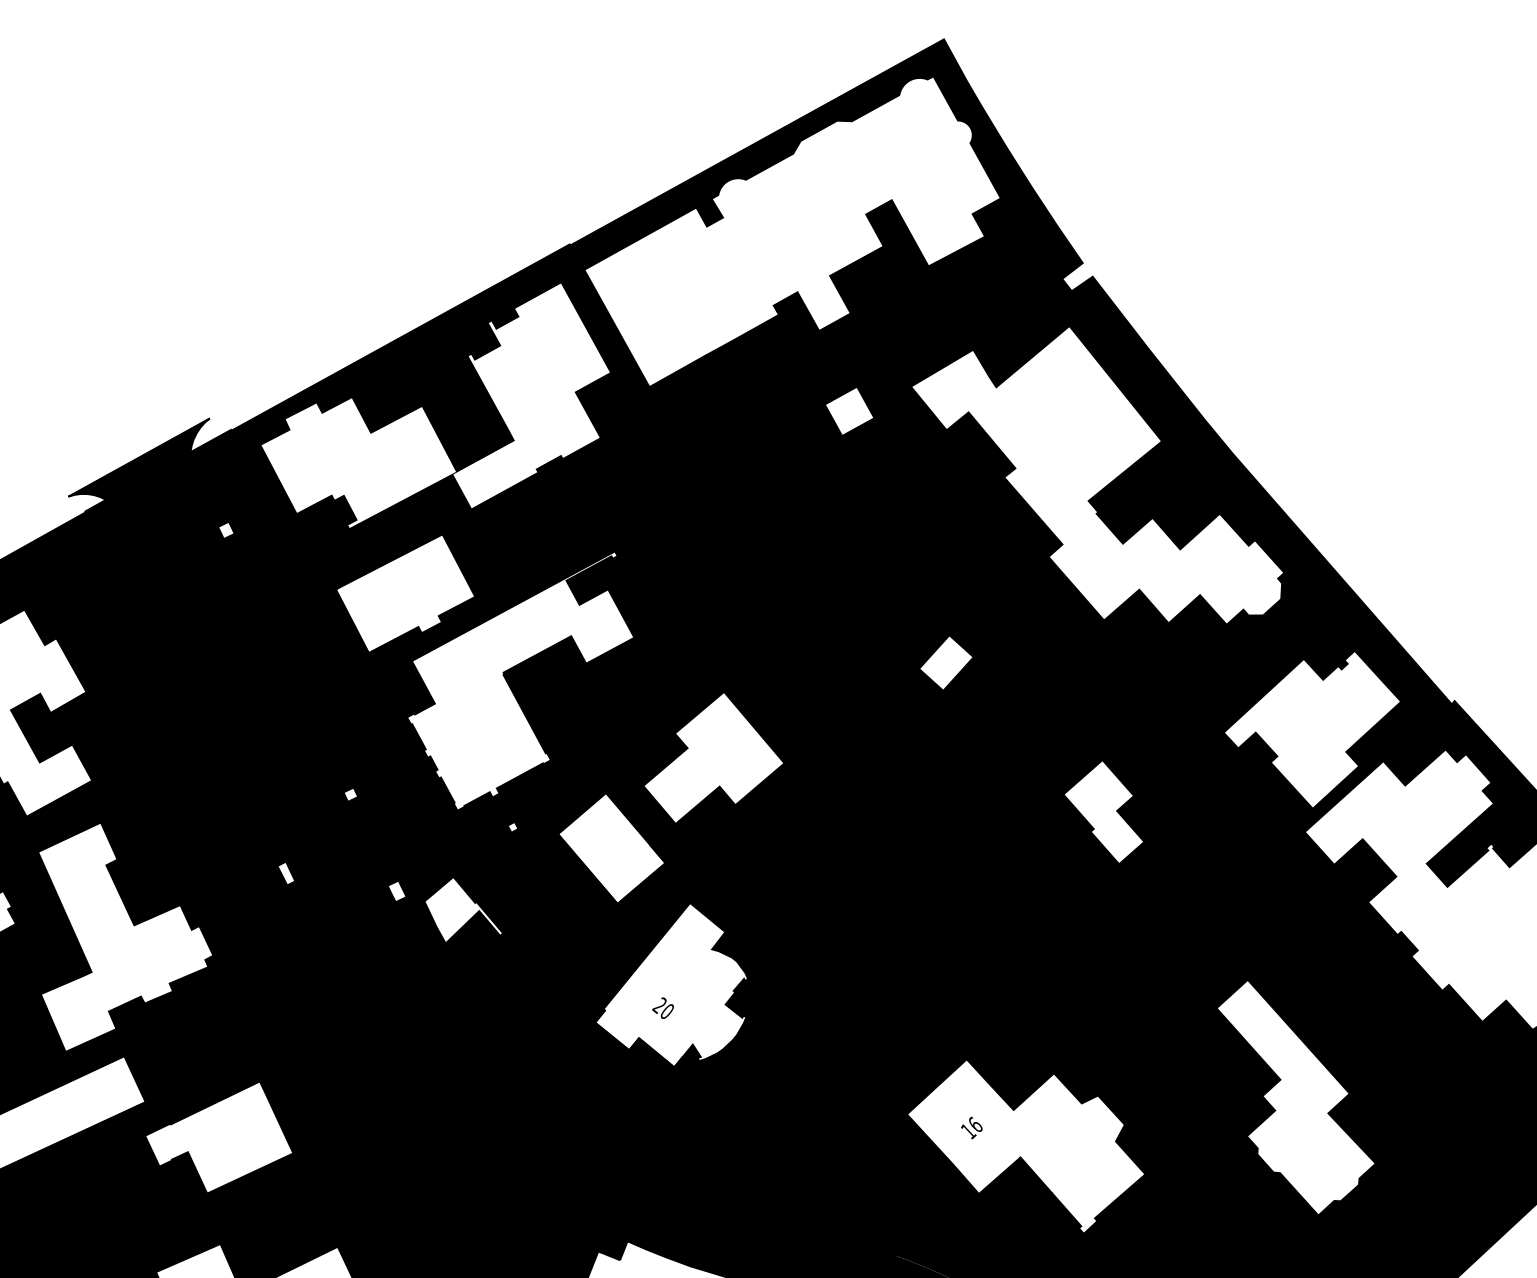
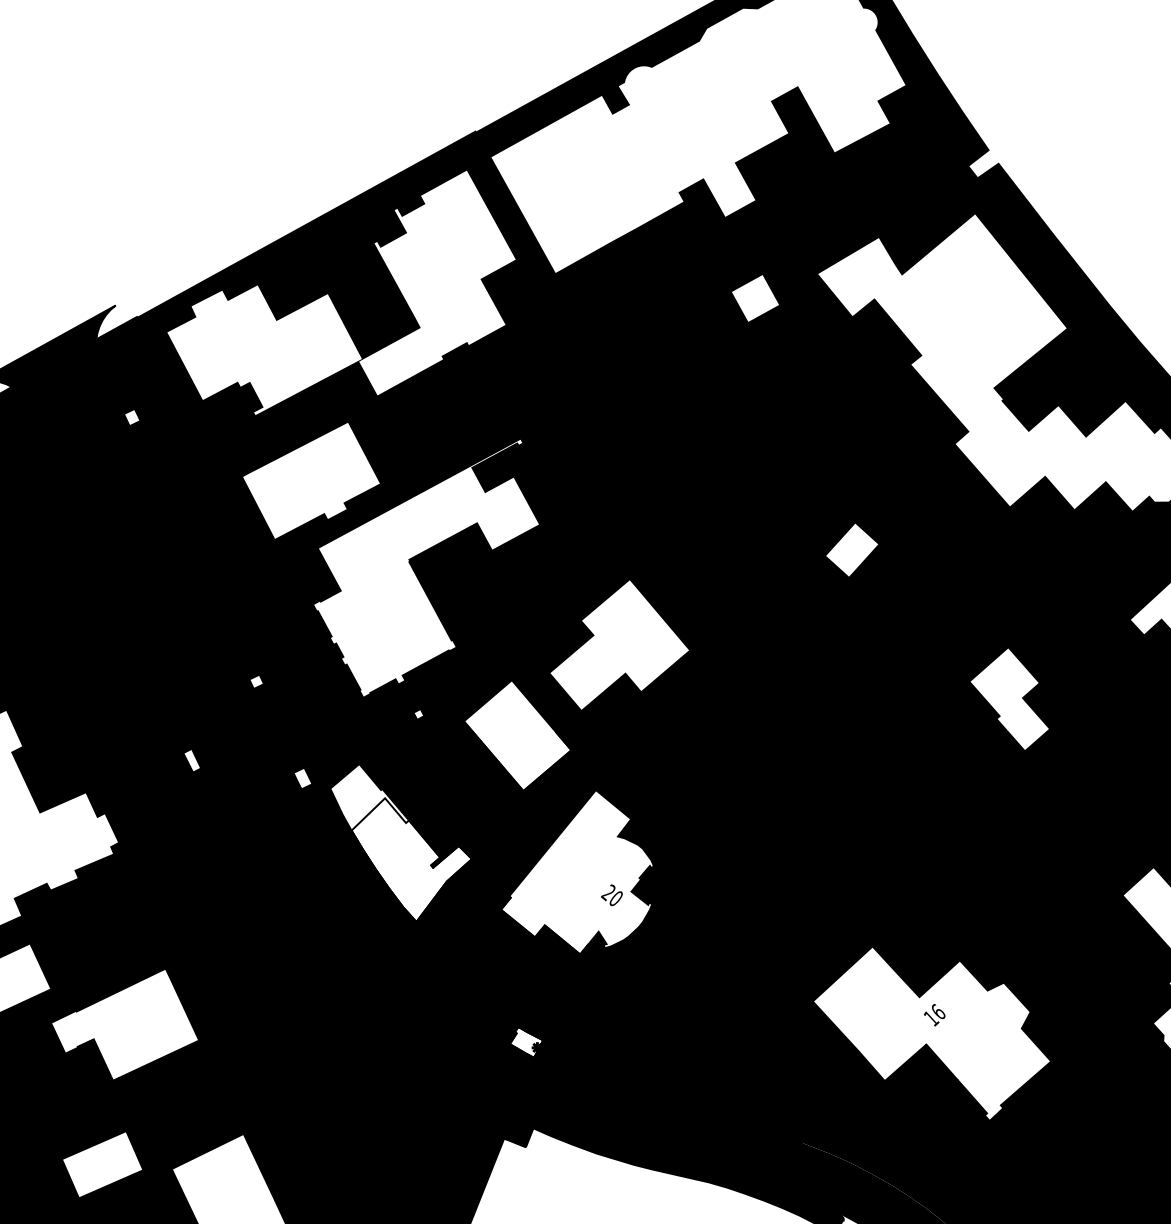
fill: (505, 972) -> (411, 859), removed
text: (662, 1007) -> (611, 894), moved
text: (971, 1127) -> (934, 1014), moved
fill: (620, 1154) -> (526, 1041), removed

